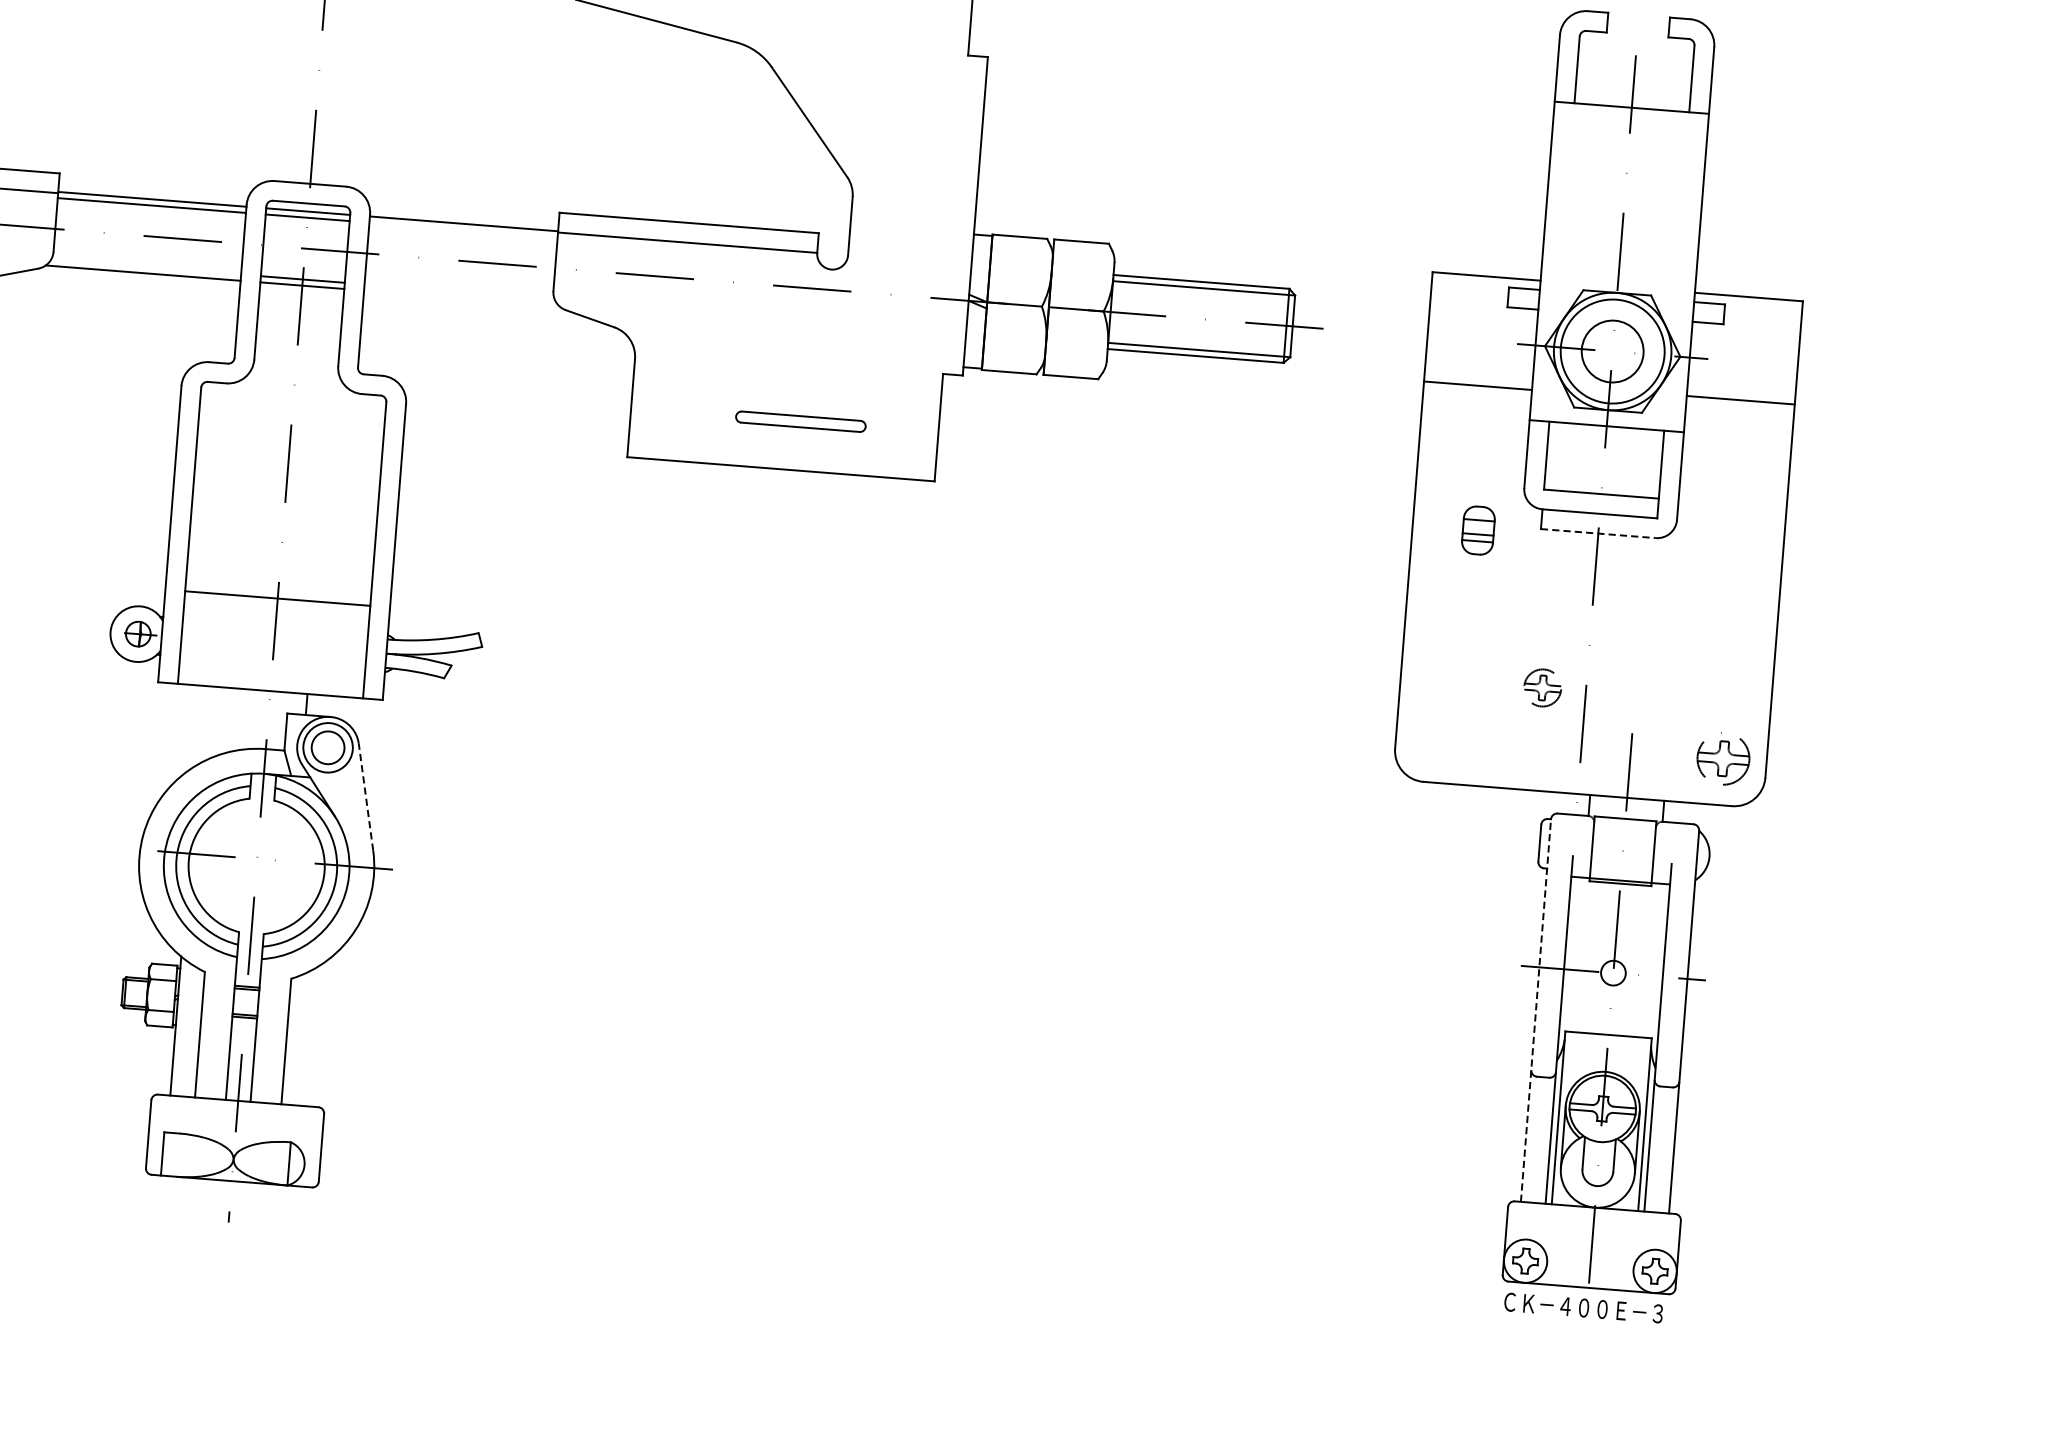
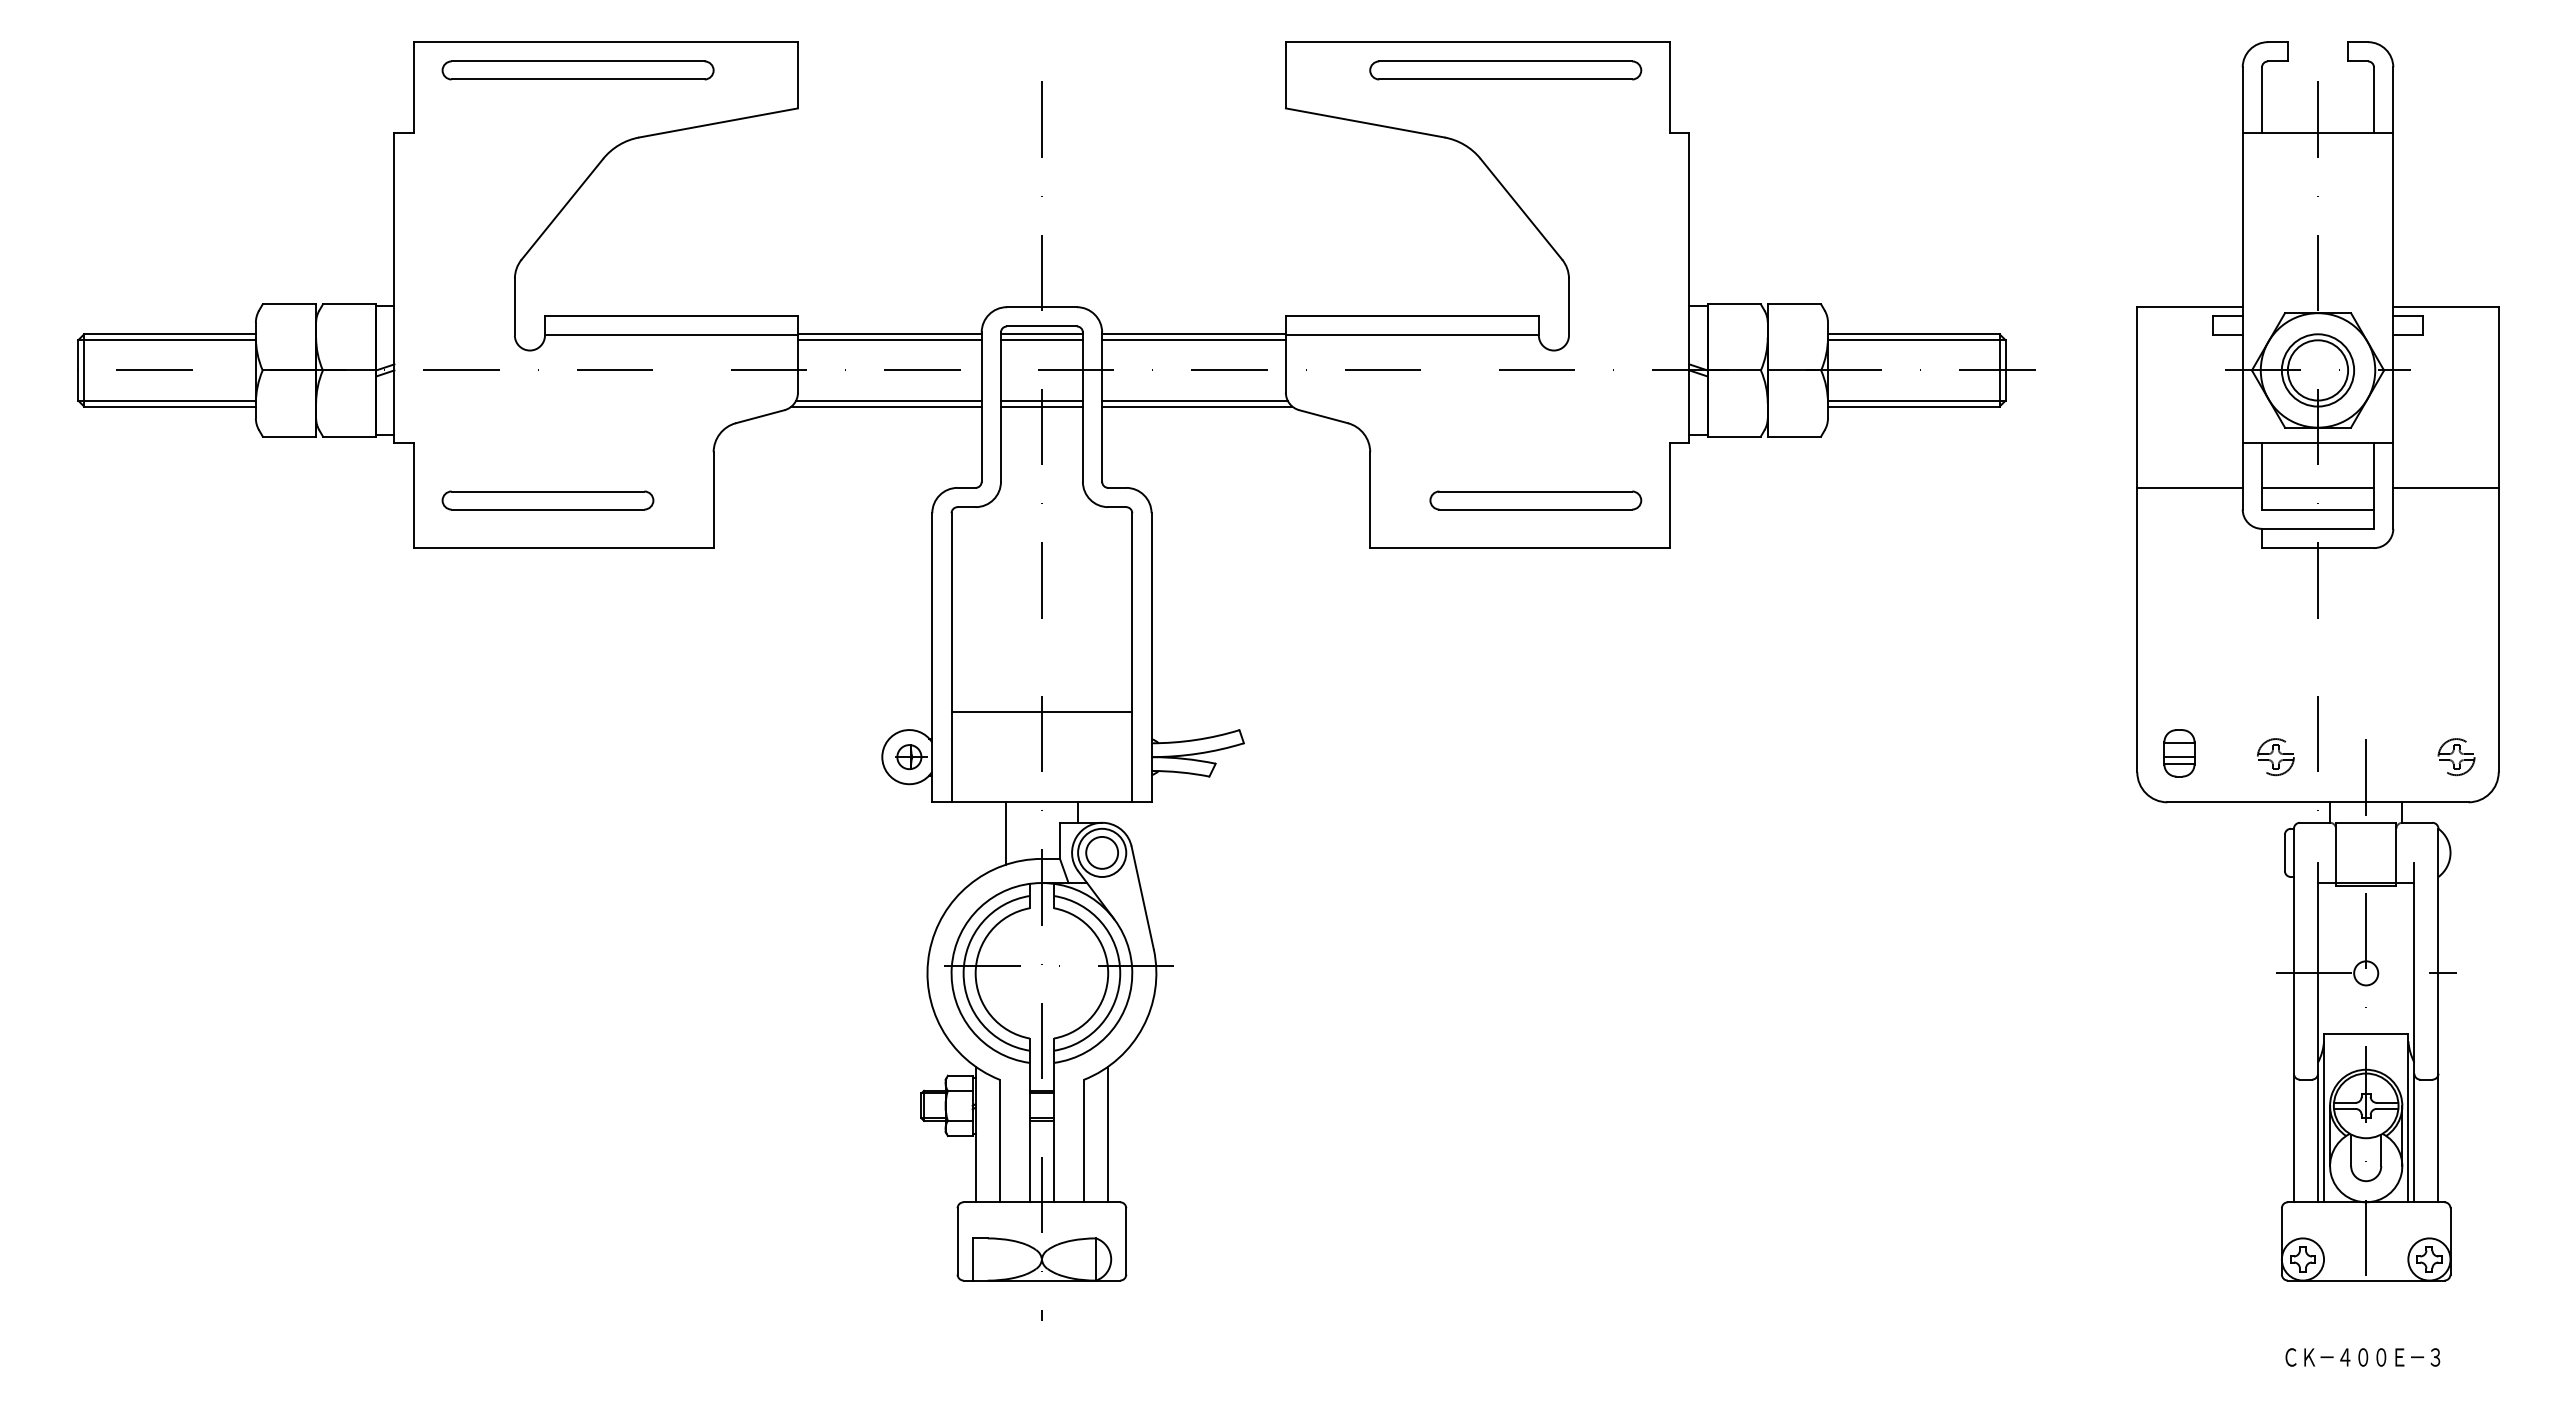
line: (462, 230) -> (1193, 340), added
line: (145, 267) -> (888, 400), added
line: (459, 291) -> (1194, 400), added
line: (461, 298) -> (1197, 406), added
circle: (1612, 351) -> (2317, 370), size x0.71
line: (1477, 385) -> (2189, 487), moved
line: (1740, 399) -> (2445, 487), moved
part: (800, 421) -> (1535, 500), size x1.67
line: (1602, 471) -> (2317, 487), added
part: (1478, 530) -> (2179, 753), moved
line: (1598, 534) -> (2318, 548), dashed -> solid
part: (1542, 688) -> (2275, 757), moved
line: (230, 720) -> (1005, 833), added
part: (1723, 759) -> (2456, 757), size x0.71
line: (365, 796) -> (1142, 897), dashed -> solid
line: (1535, 1010) -> (2293, 1015), dashed -> solid
line: (311, 1036) -> (1108, 1134), added
text: (1583, 1308) -> (2362, 1357), moved

